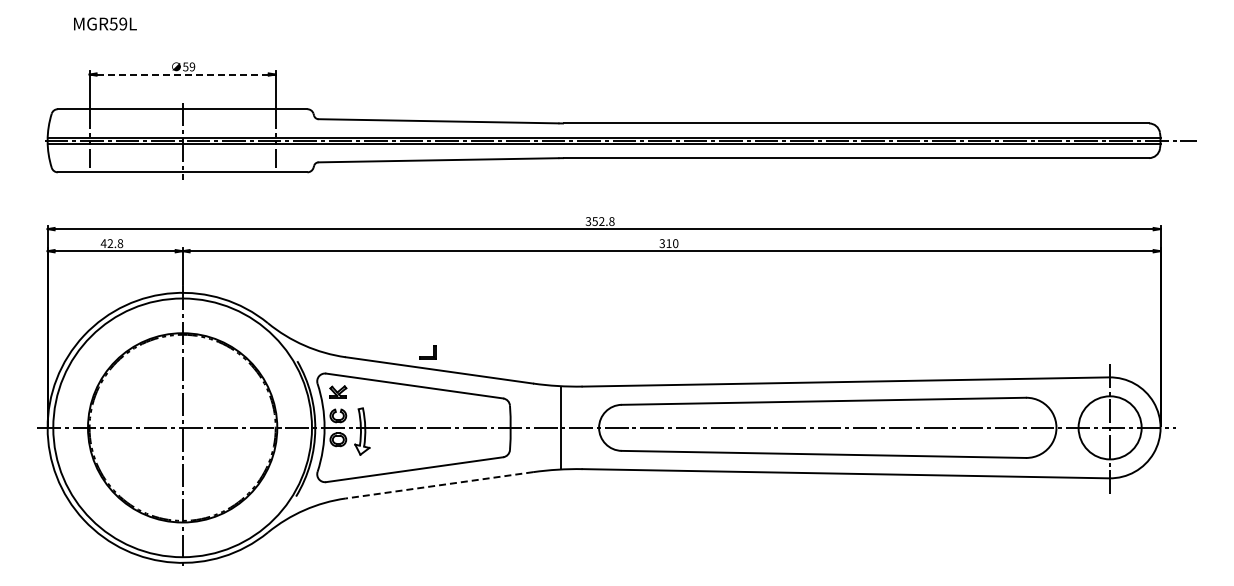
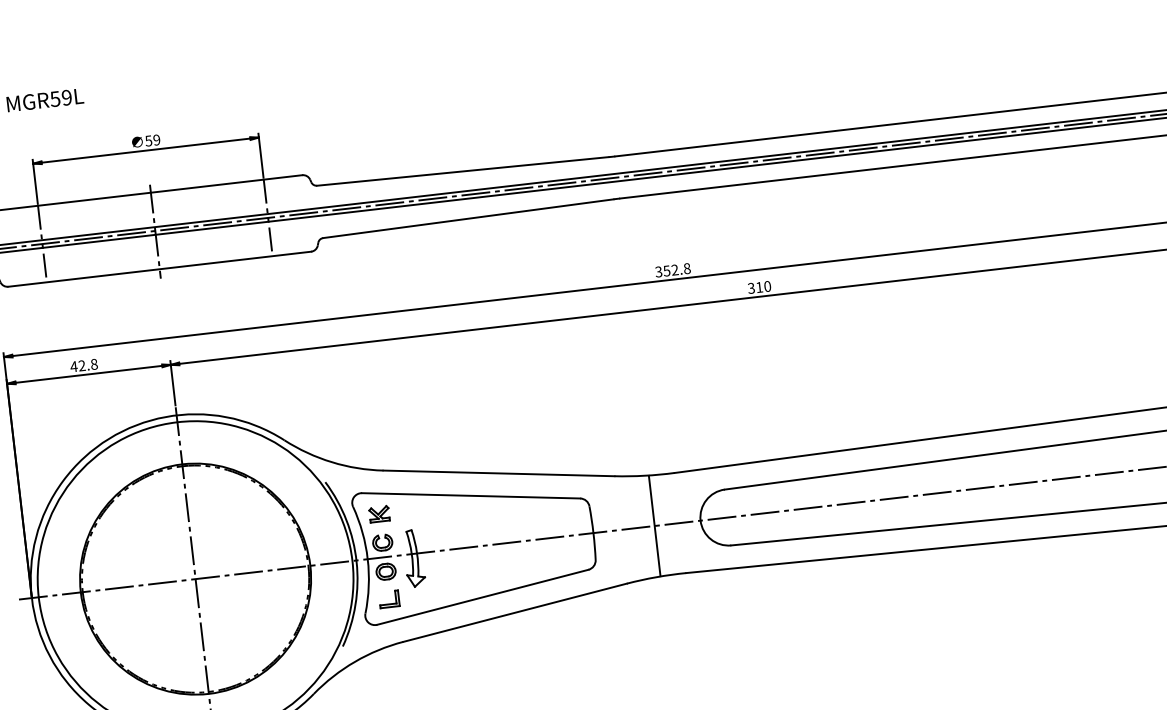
line: (183, 74) -> (147, 150), dashed -> solid
part: (427, 352) -> (388, 599), moved
line: (439, 485) -> (515, 612), dashed -> solid

